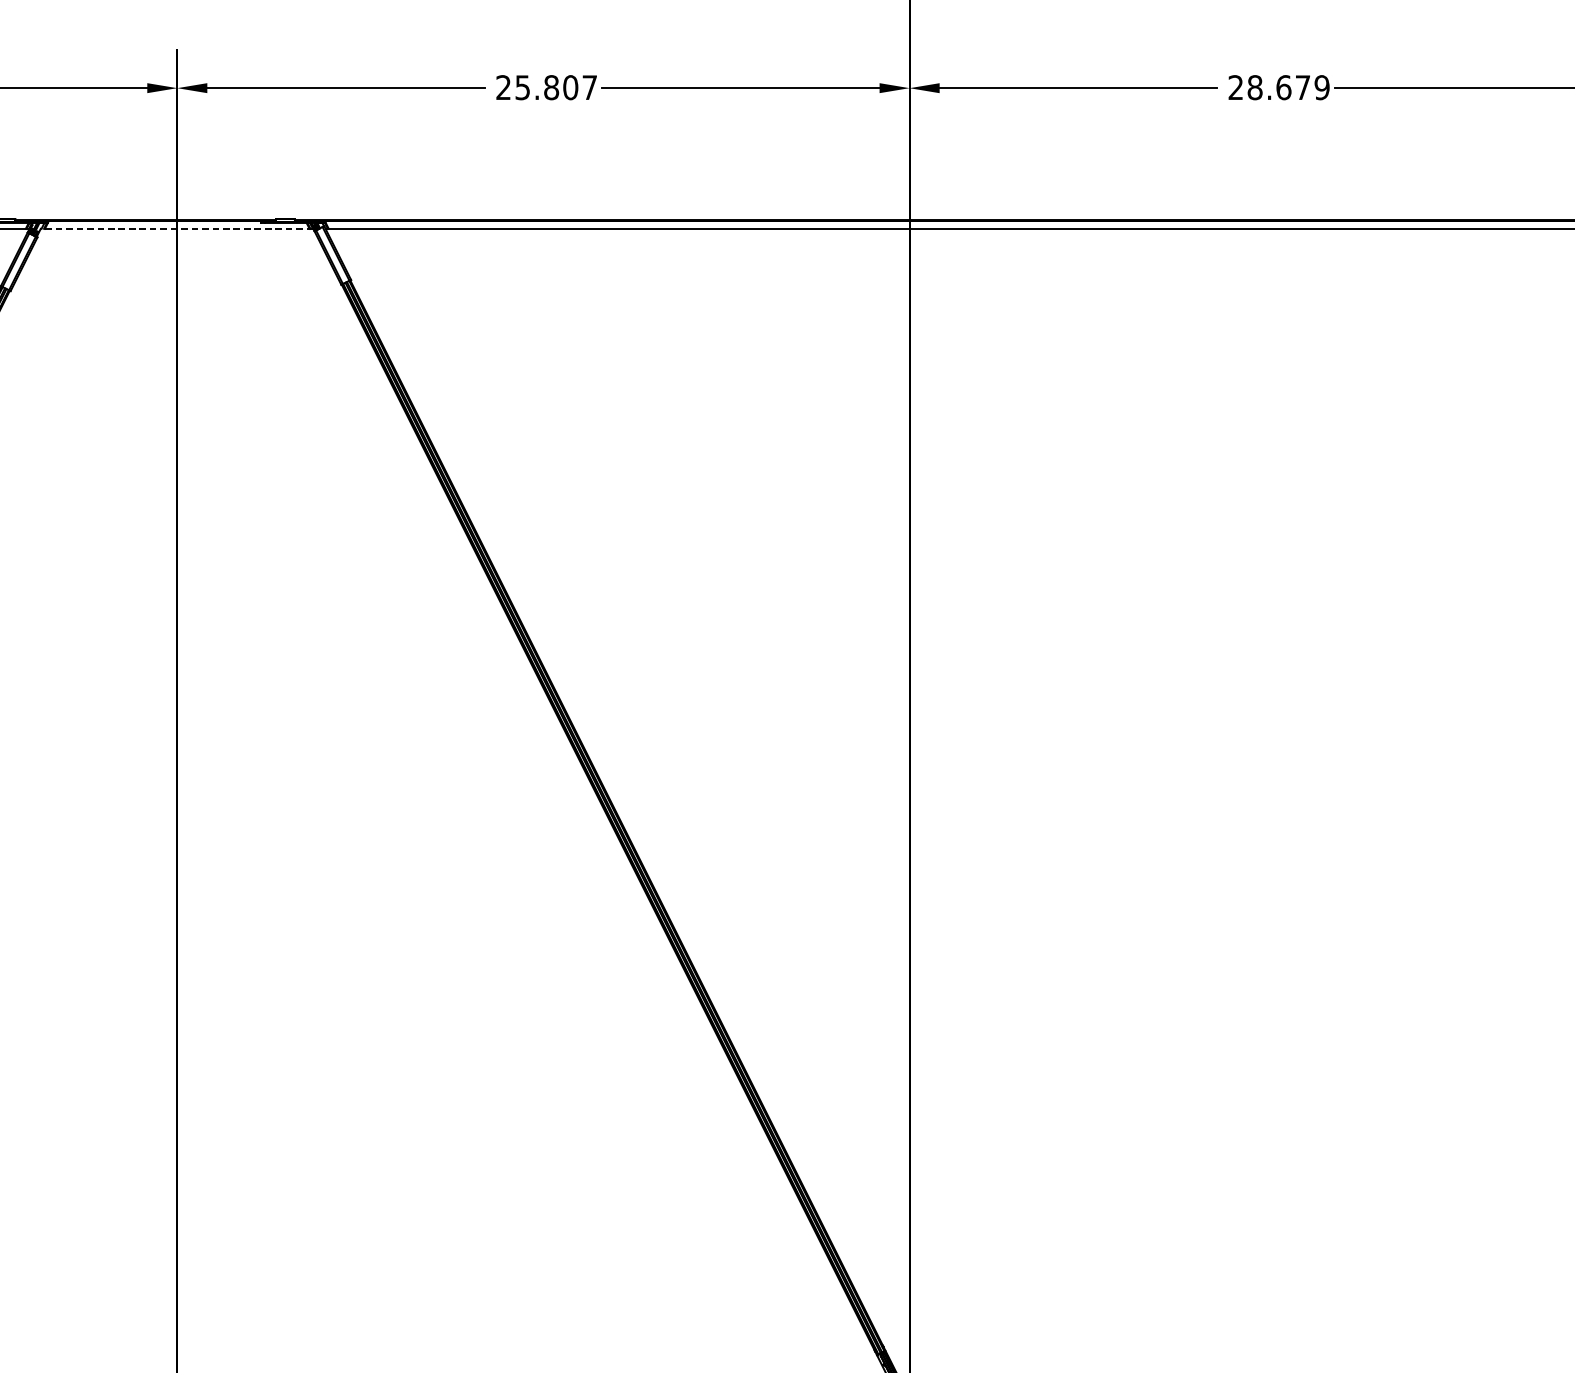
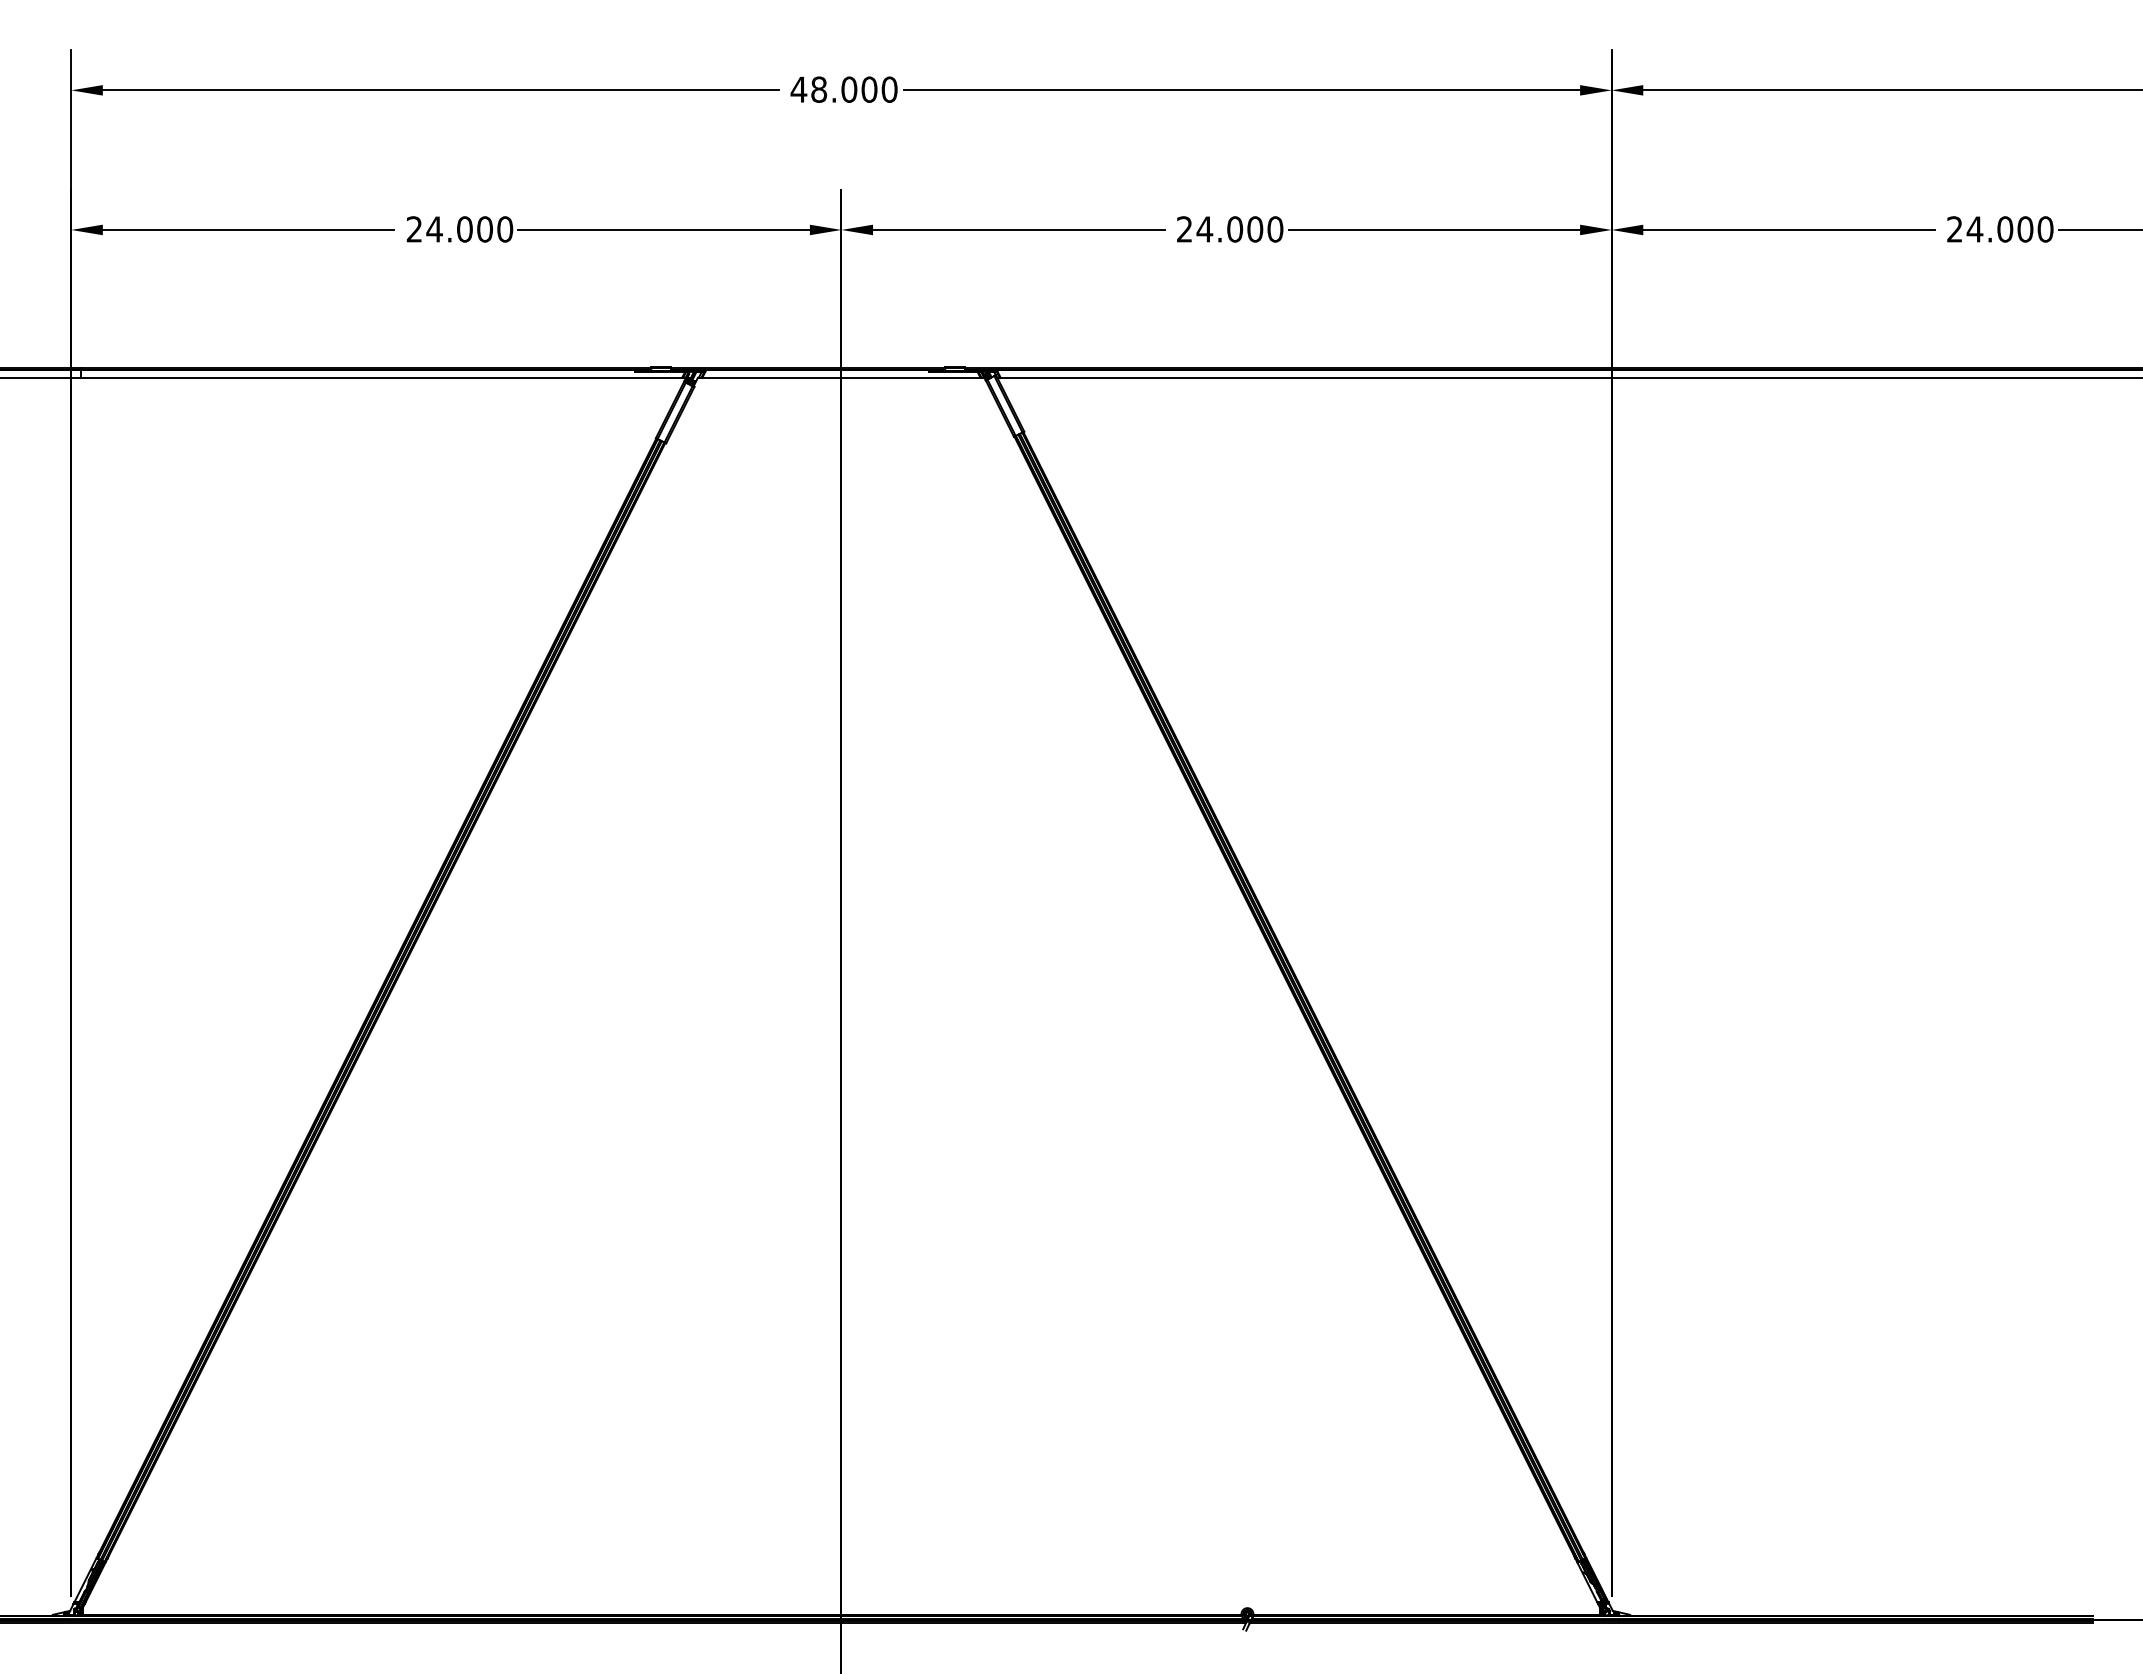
text: (555, 87) -> (1239, 229), 25.807 -> 24.000
text: (1287, 87) -> (2009, 229), 28.679 -> 24.000
line: (176, 228) -> (840, 377), dashed -> solid

